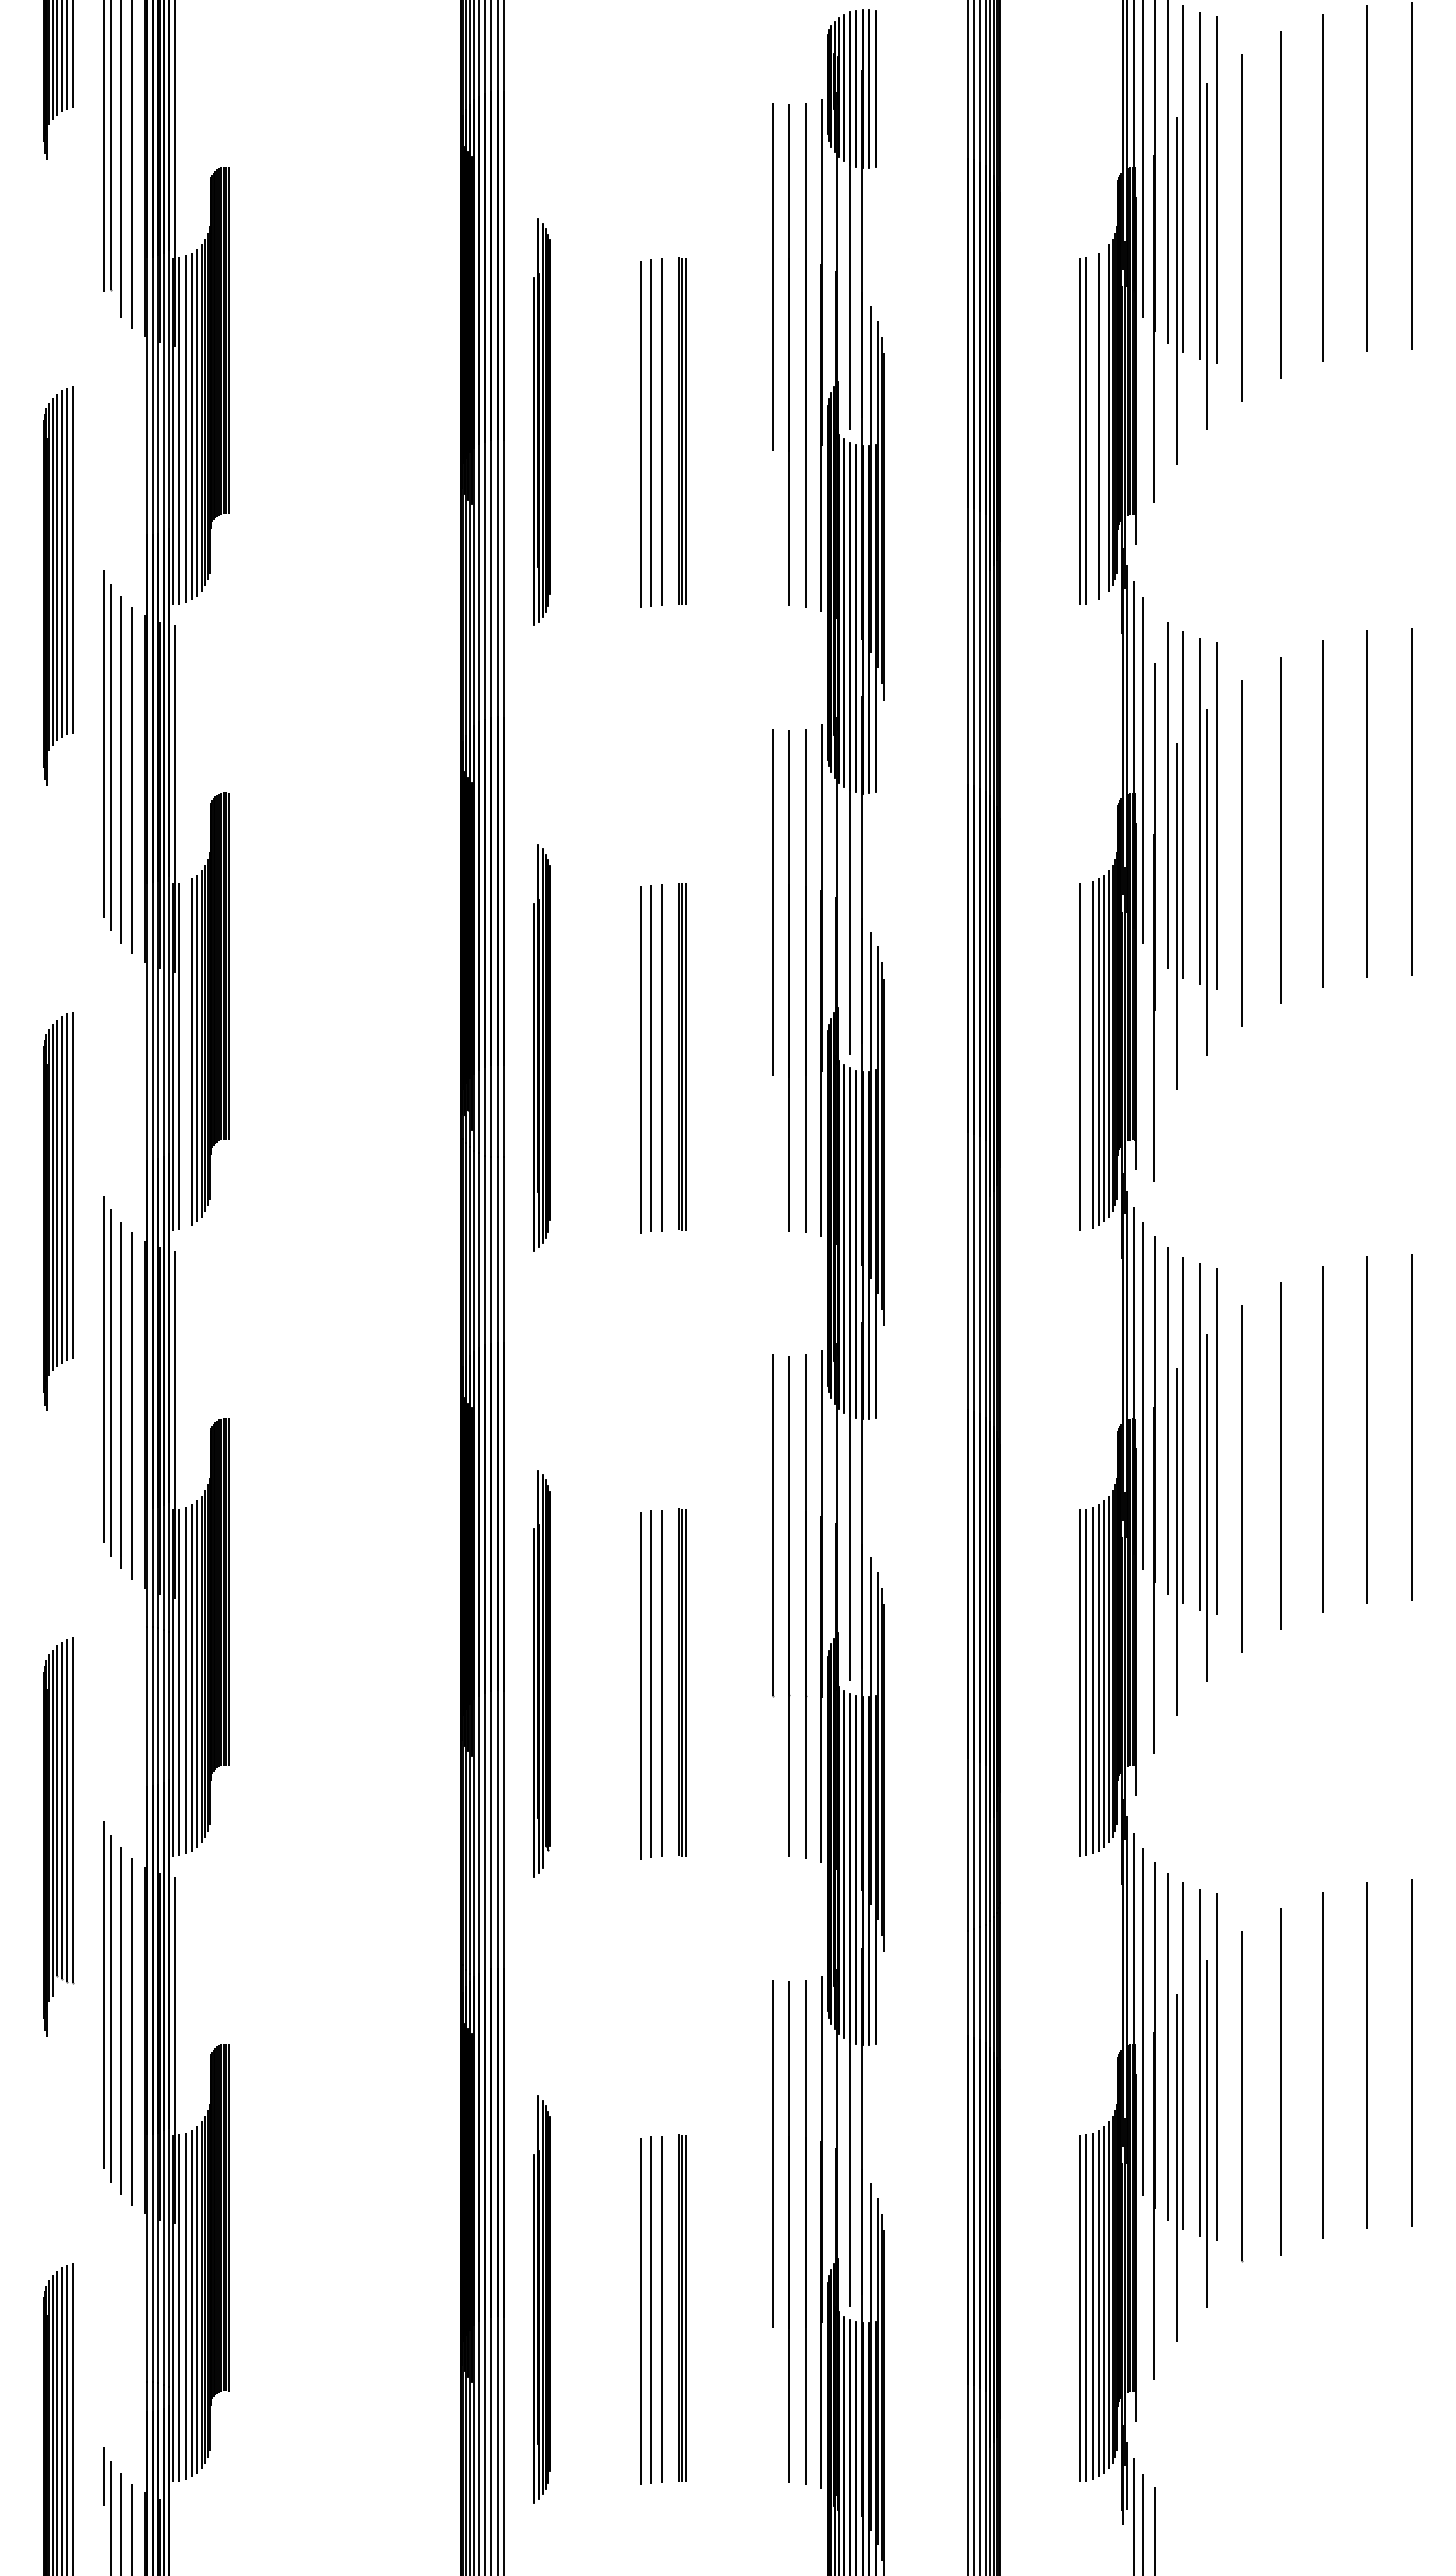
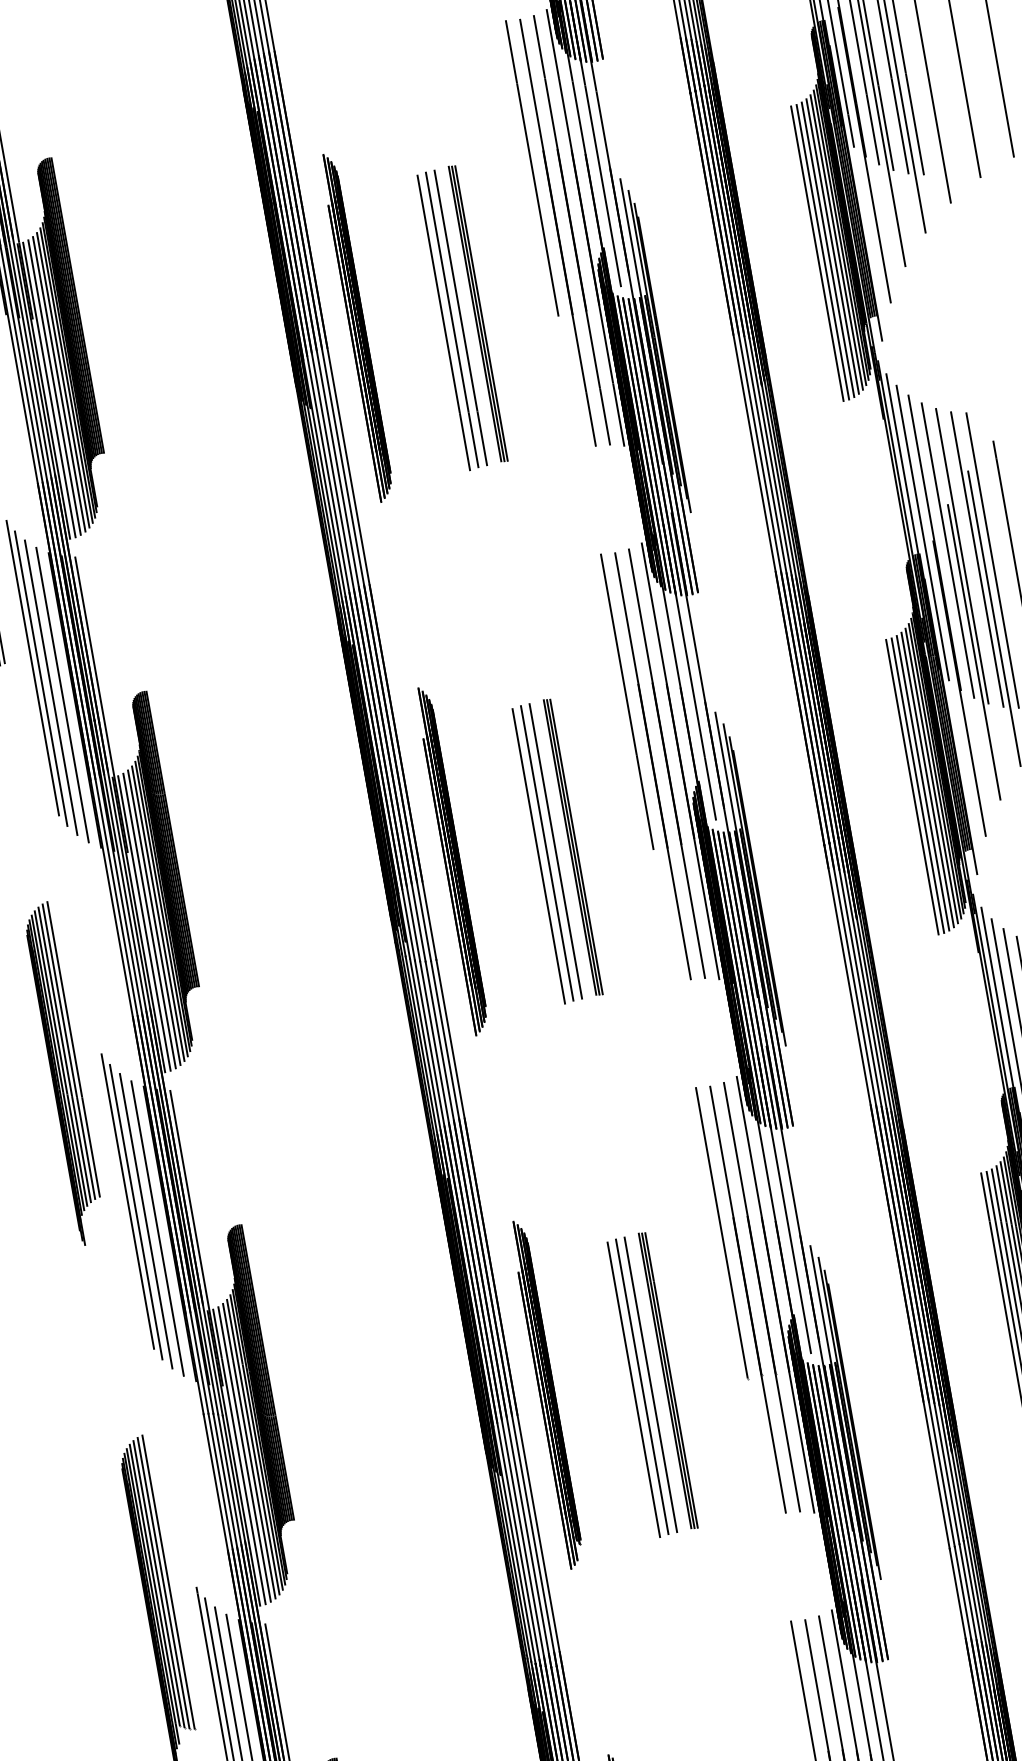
line: (1104, 422) -> (836, 242), added
line: (1092, 429) -> (827, 250), added
line: (1154, 922) -> (947, 615), moved
line: (185, 1054) -> (149, 920), added
line: (1086, 1056) -> (917, 785), added

